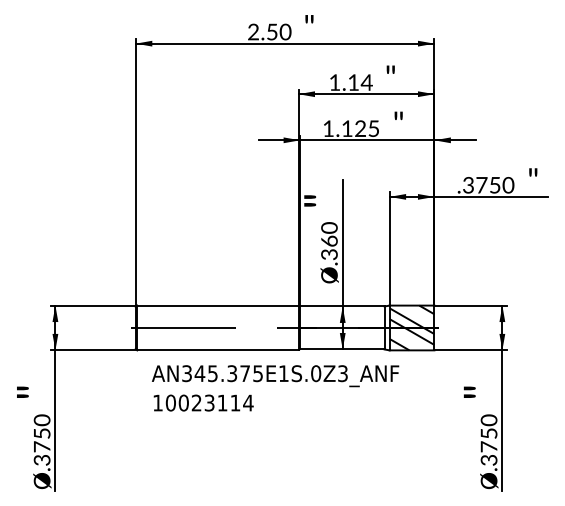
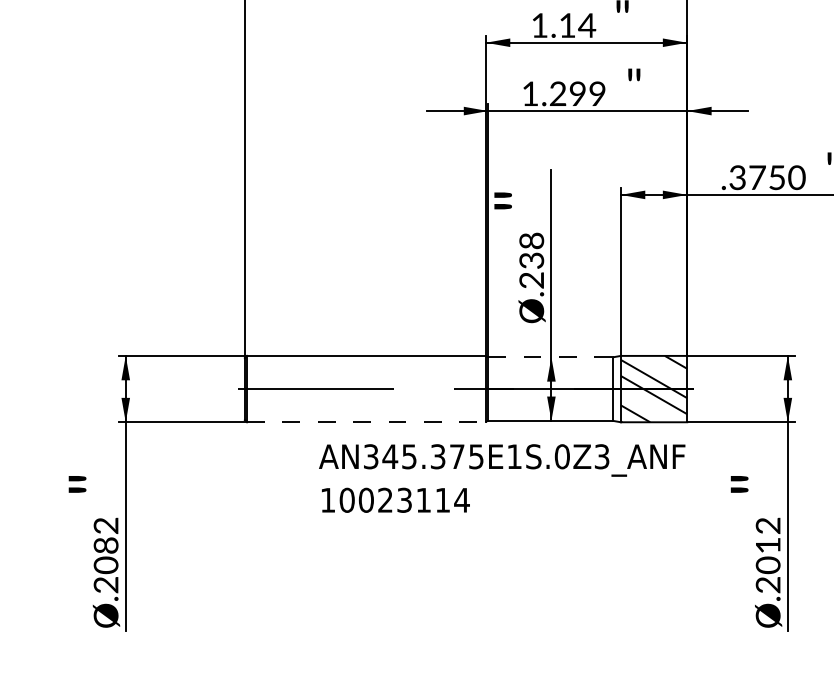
text: (360, 128) -> (577, 93), 1.125 -> 1.299
text: (329, 241) -> (531, 260), .360 -> .238
line: (342, 306) -> (551, 357), solid -> dashed
line: (217, 350) -> (365, 422), solid -> dashed
text: (275, 388) -> (502, 478), moved
text: (41, 439) -> (105, 554), .3750 -> .2082
text: (488, 439) -> (767, 554), .3750 -> .2012

